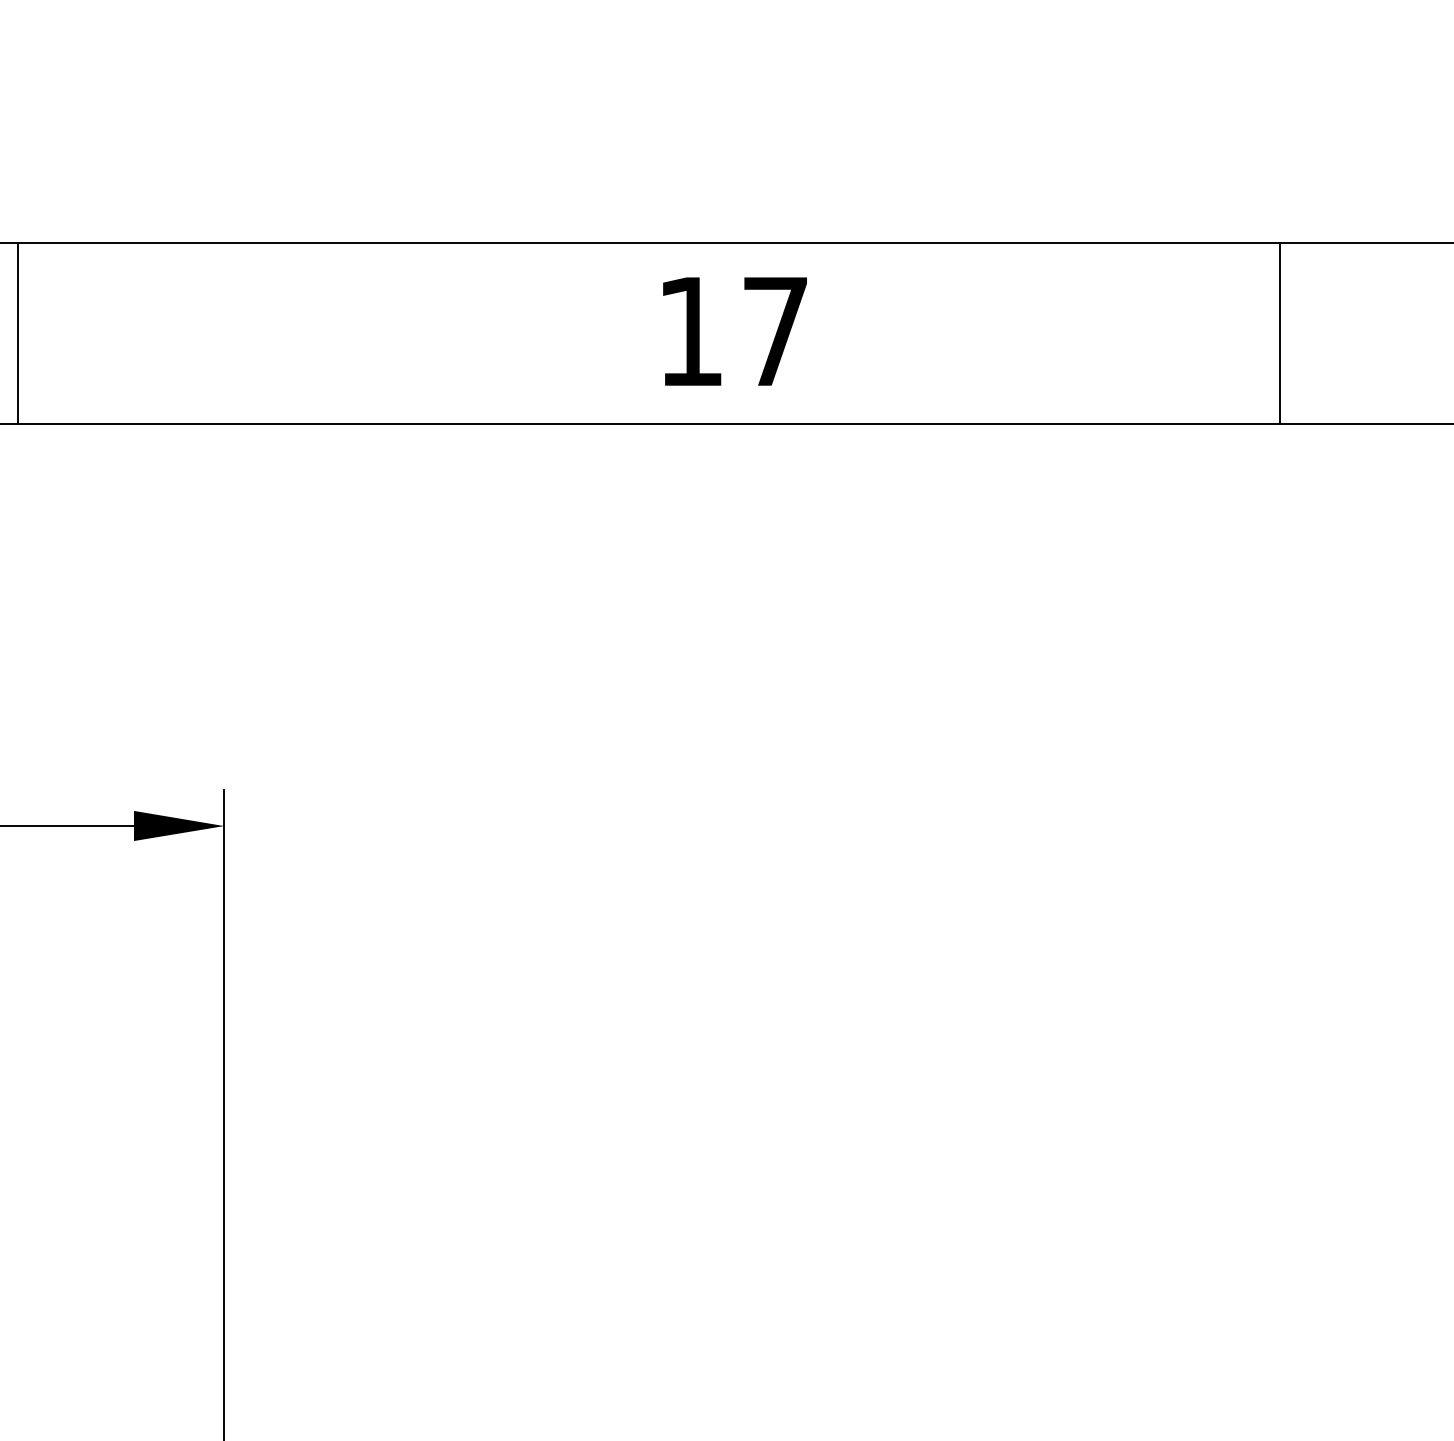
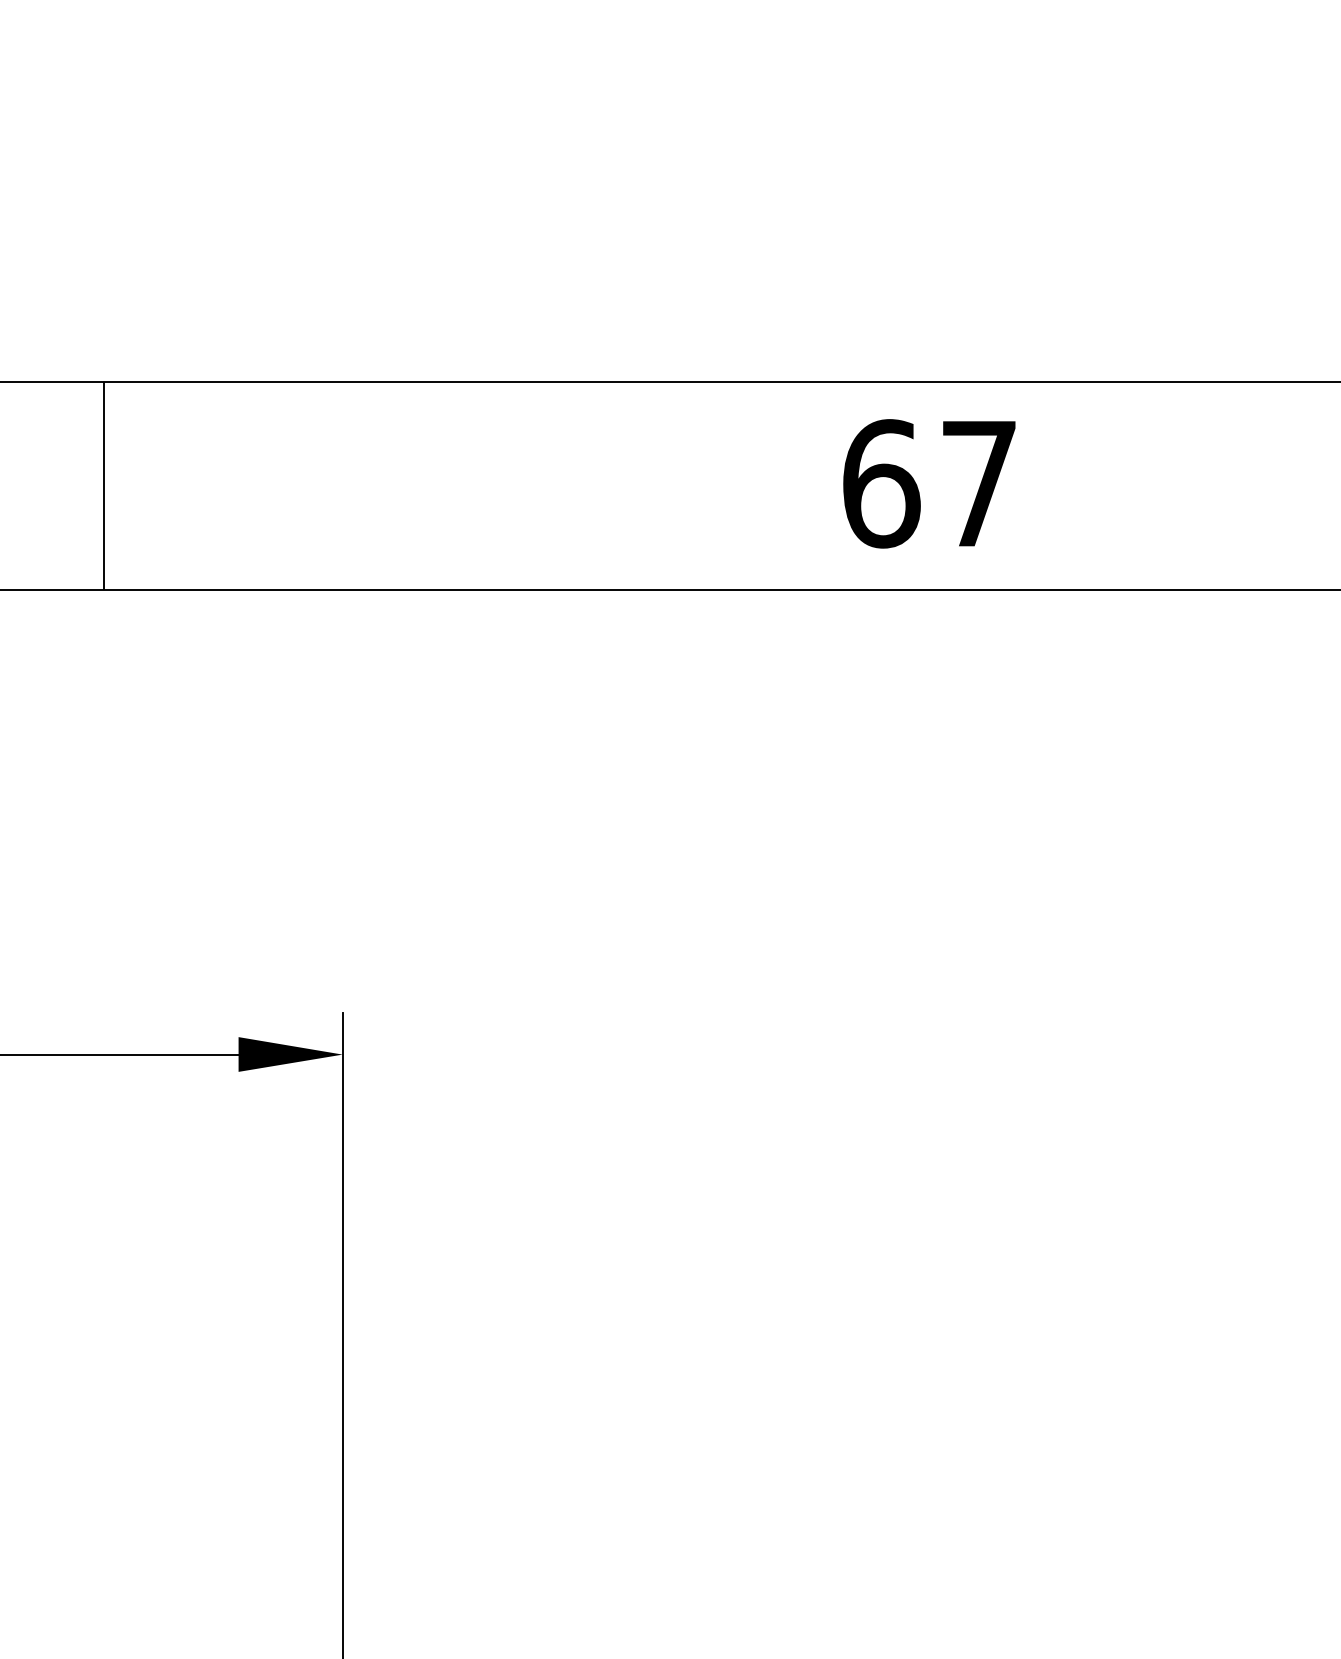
text: (691, 331) -> (882, 483), 17 -> 67

